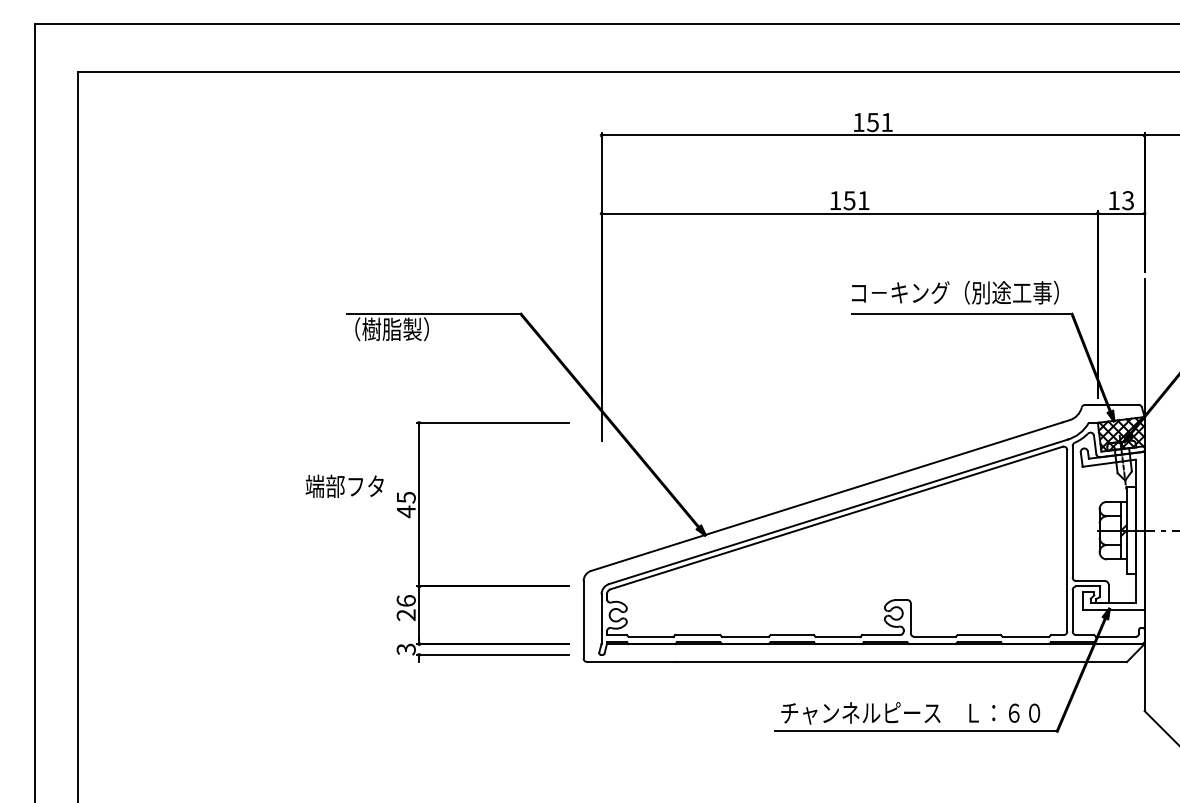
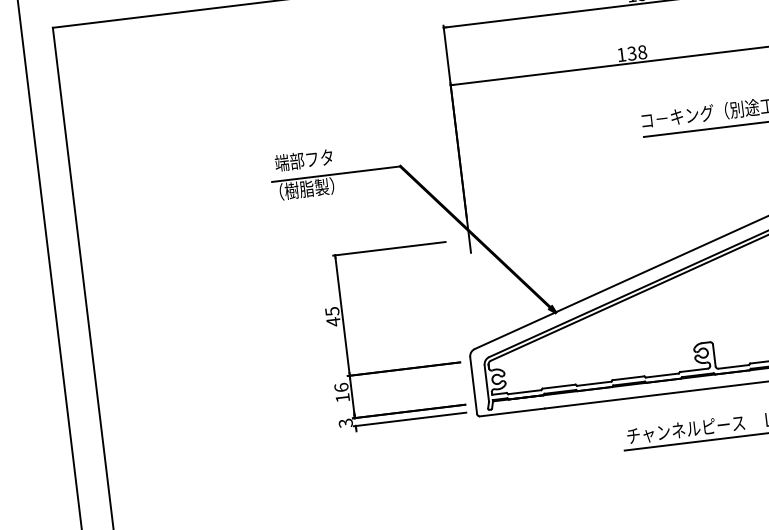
text: (856, 200) -> (637, 52), 151 -> 138
text: (344, 485) -> (303, 159), moved
text: (405, 614) -> (342, 397), 26 -> 16

